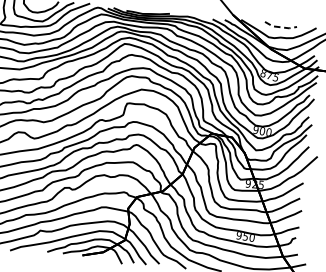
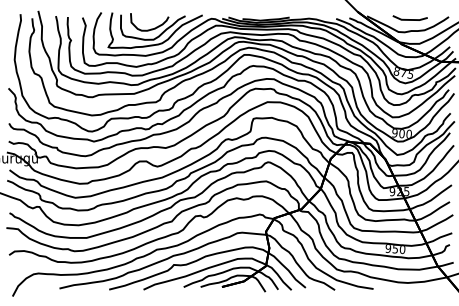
line: (280, 26) -> (410, 19), dashed -> solid

